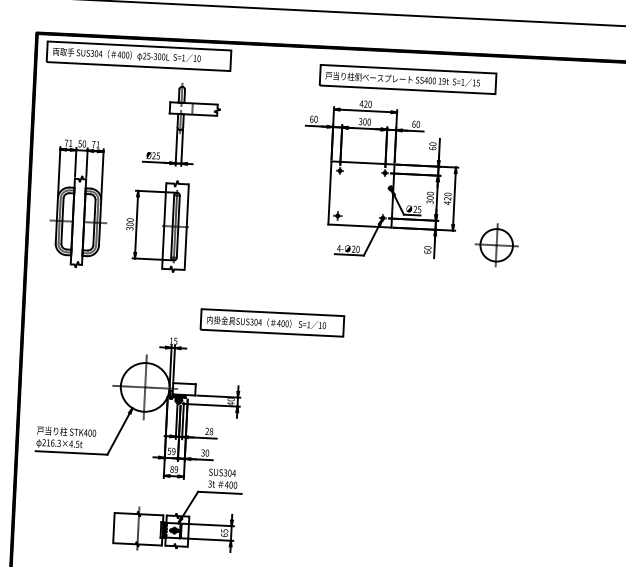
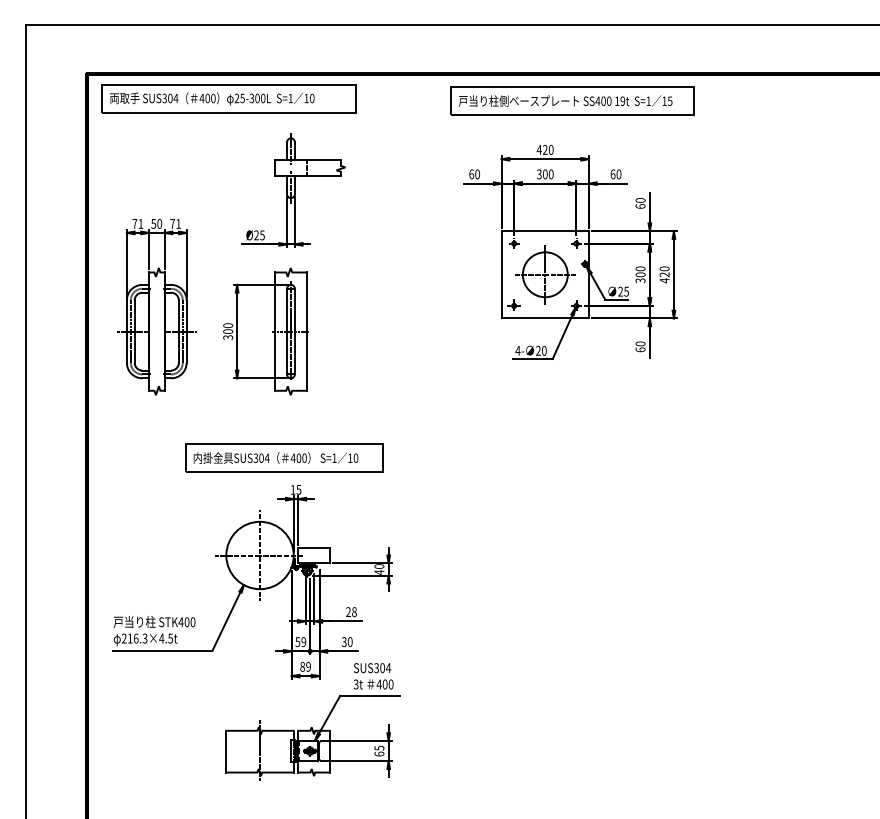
part: (407, 79) -> (572, 100), moved
part: (496, 245) -> (545, 274), moved
part: (272, 322) -> (284, 457), moved

